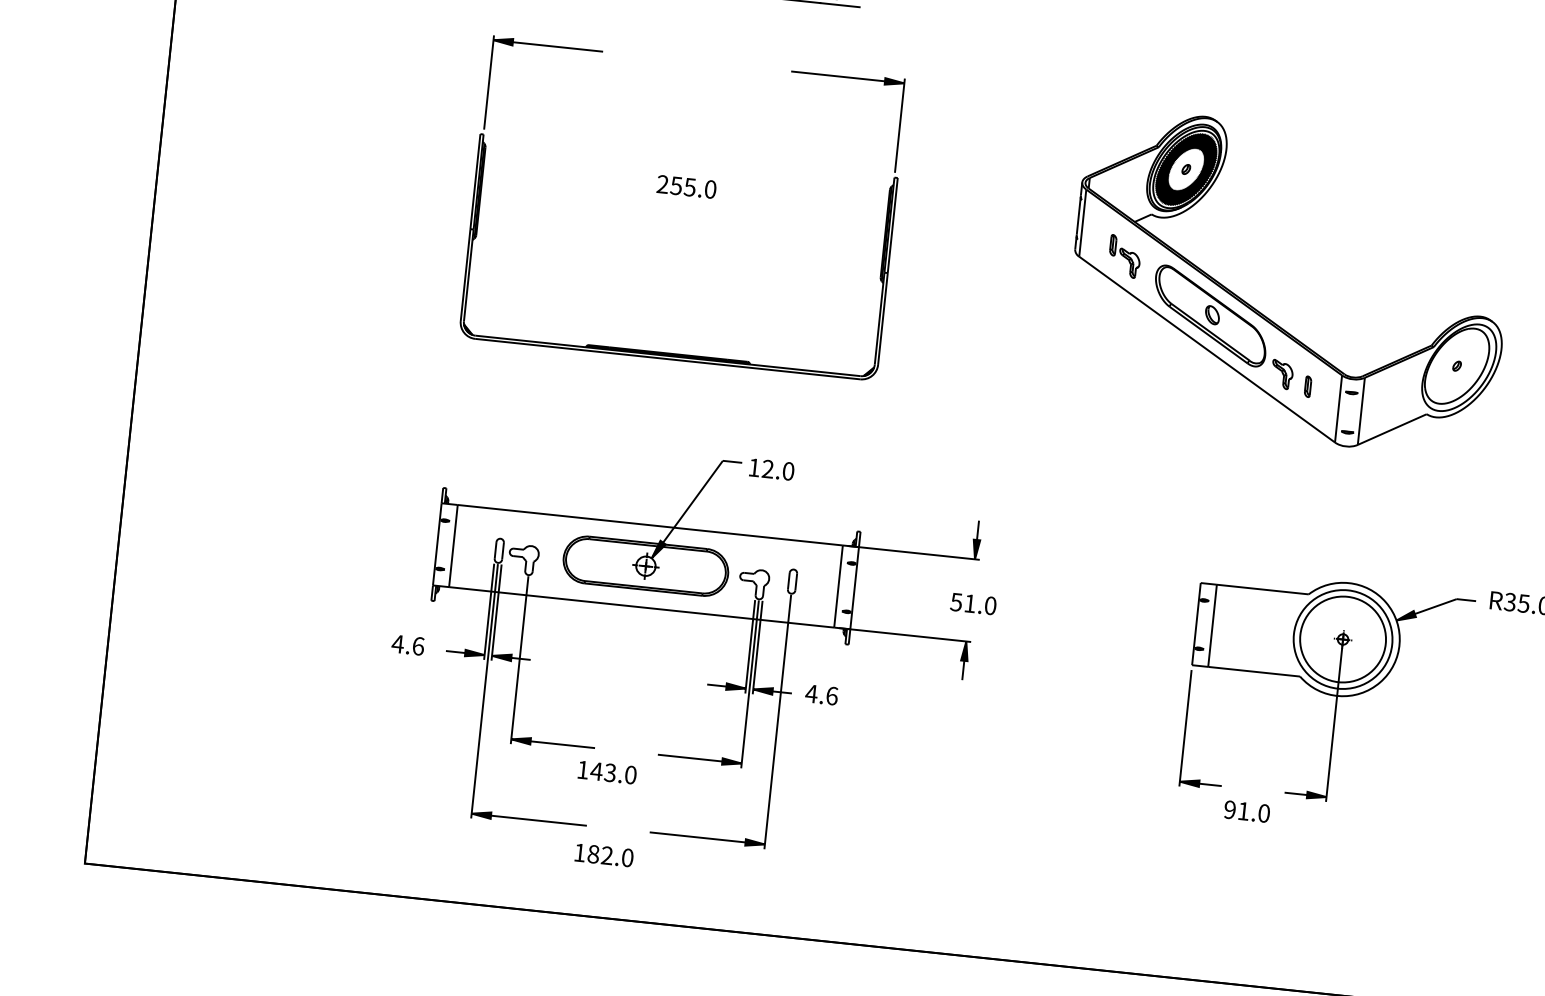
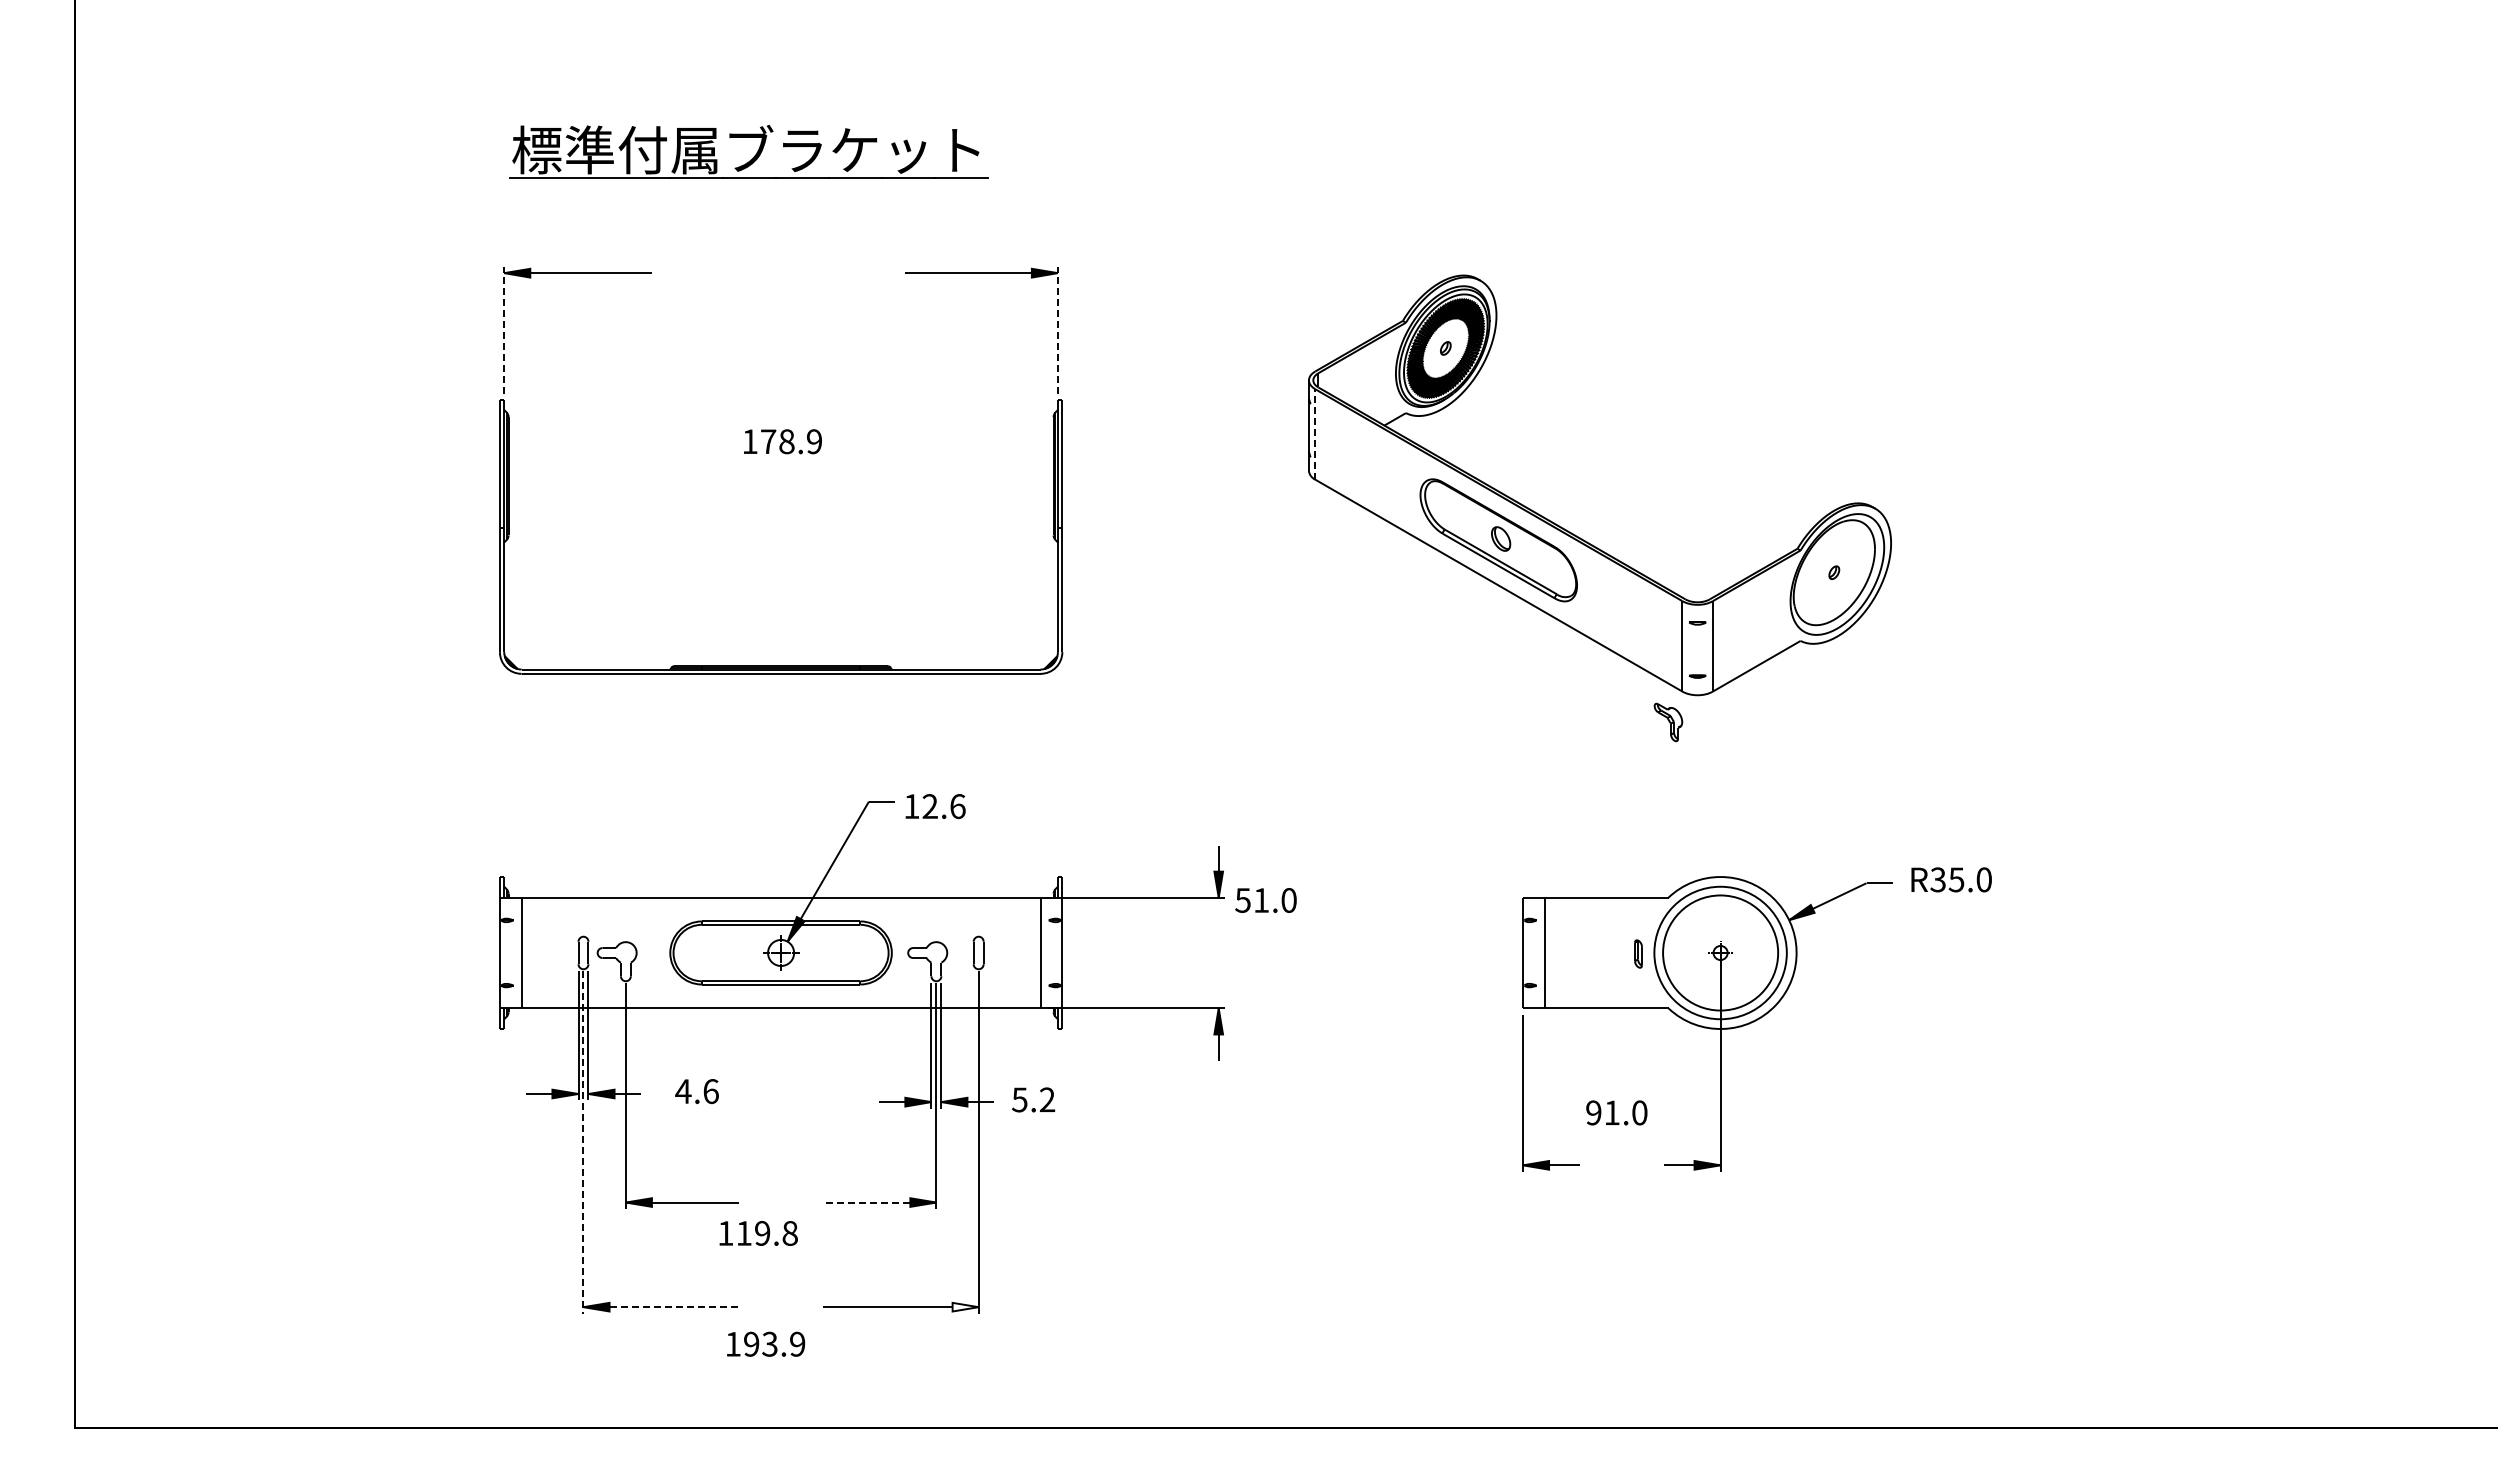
line: (489, 82) -> (504, 330), solid -> dashed
line: (899, 125) -> (1057, 330), solid -> dashed
text: (686, 186) -> (782, 441), 255.0 -> 178.9
line: (1082, 222) -> (1315, 433), solid -> dashed
part: (1124, 256) -> (1375, 473), removed
part: (1282, 374) -> (1668, 722), moved
part: (1308, 386) -> (1638, 953), moved
text: (788, 471) -> (957, 806), 12.0 -> 12.6
text: (973, 604) -> (1265, 900), moved
text: (407, 645) -> (696, 1091), moved
line: (484, 691) -> (583, 1142), solid -> dashed
text: (821, 694) -> (1033, 1099), 4.6 -> 5.2
line: (689, 758) -> (866, 1202), solid -> dashed
text: (613, 773) -> (766, 1233), 143.0 -> 119.8
text: (1246, 811) -> (1616, 1112), moved
line: (539, 820) -> (674, 1307), solid -> dashed
fill: (755, 842) -> (965, 1306), removed
text: (610, 855) -> (774, 1343), 182.0 -> 193.9

